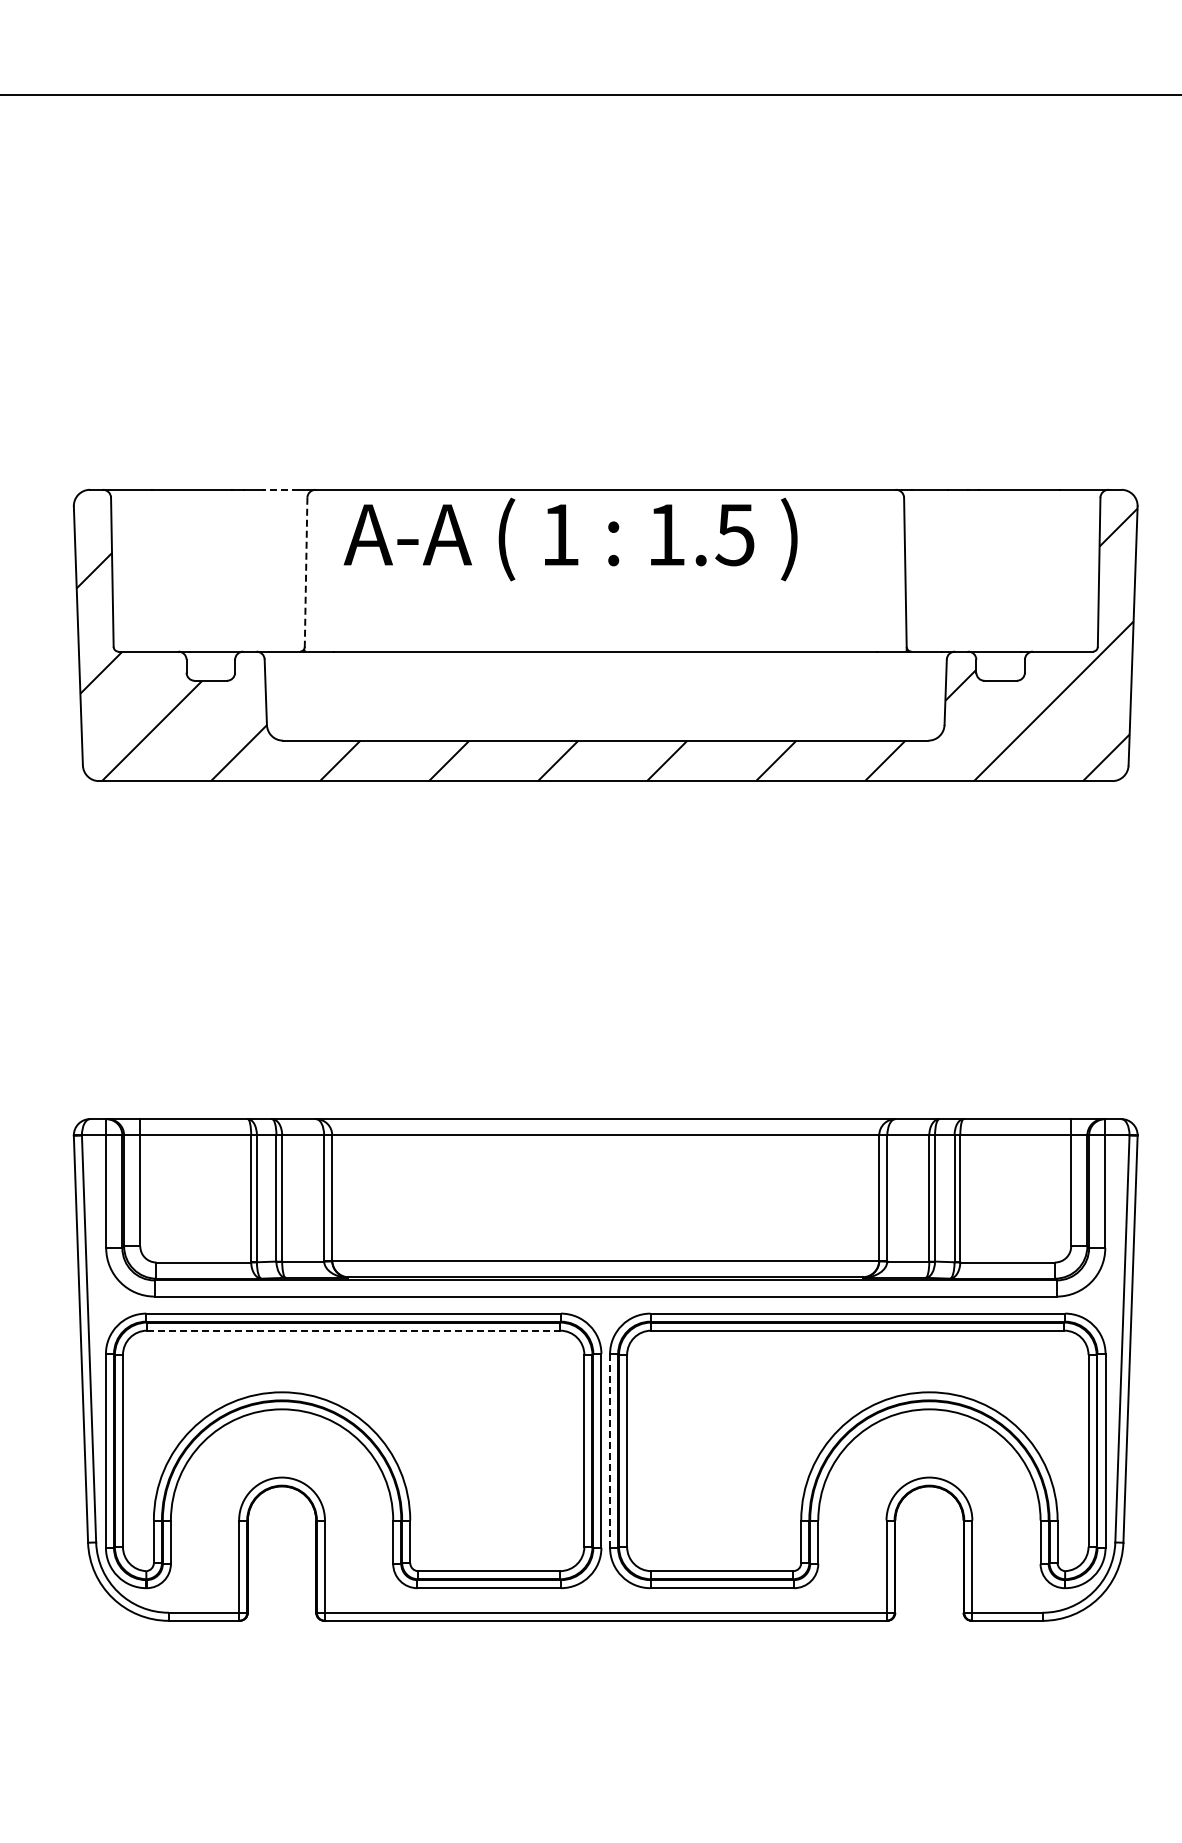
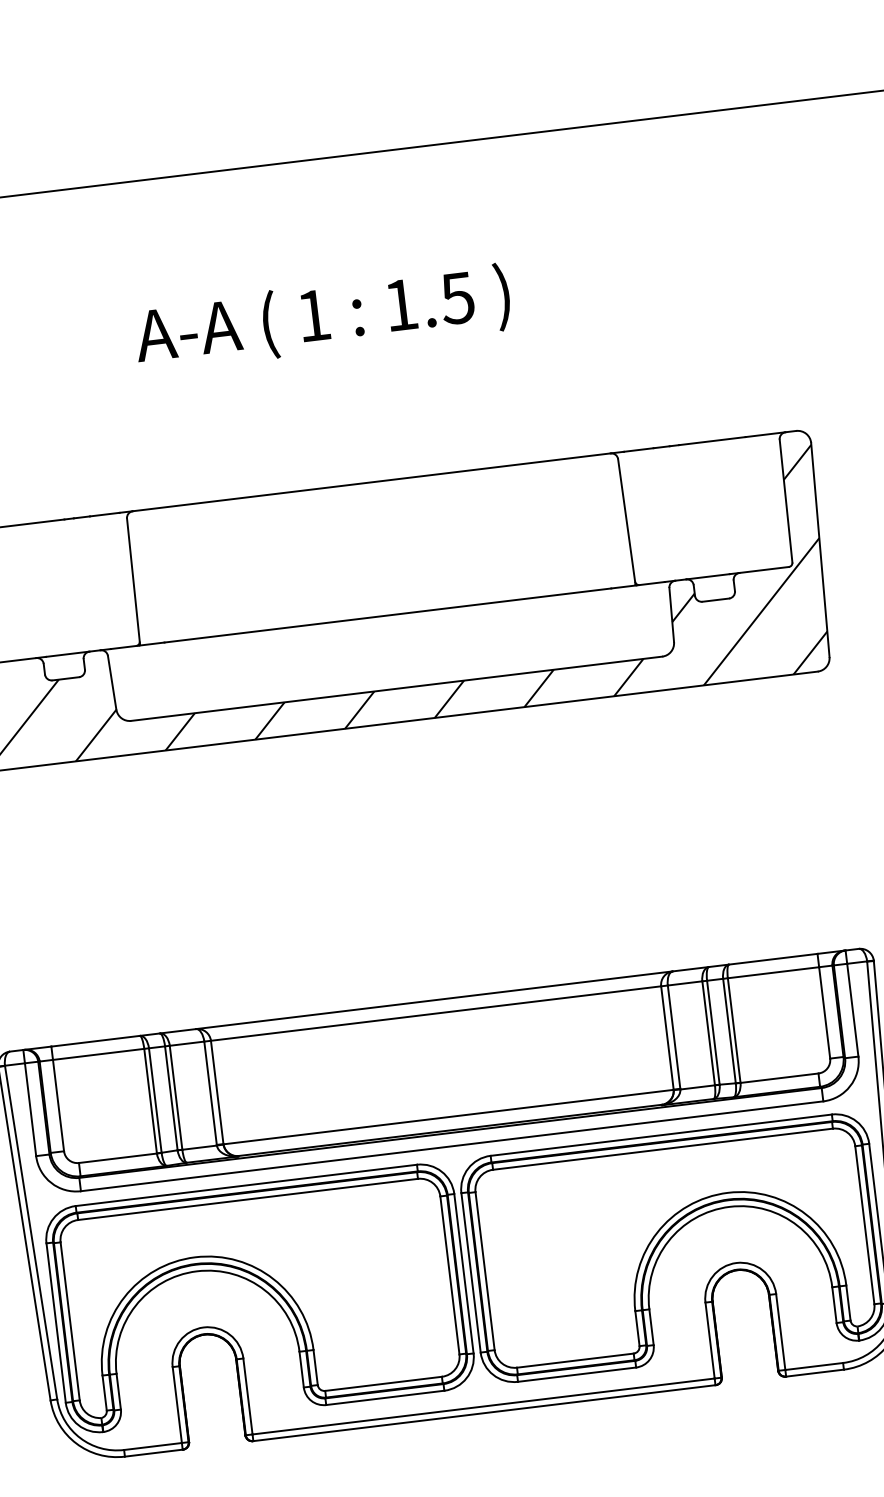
line: (280, 489) -> (104, 514), dashed -> solid
text: (570, 539) -> (322, 318), moved
line: (306, 573) -> (133, 580), dashed -> solid
line: (354, 1330) -> (248, 1199), dashed -> solid
line: (610, 1450) -> (471, 1272), dashed -> solid

